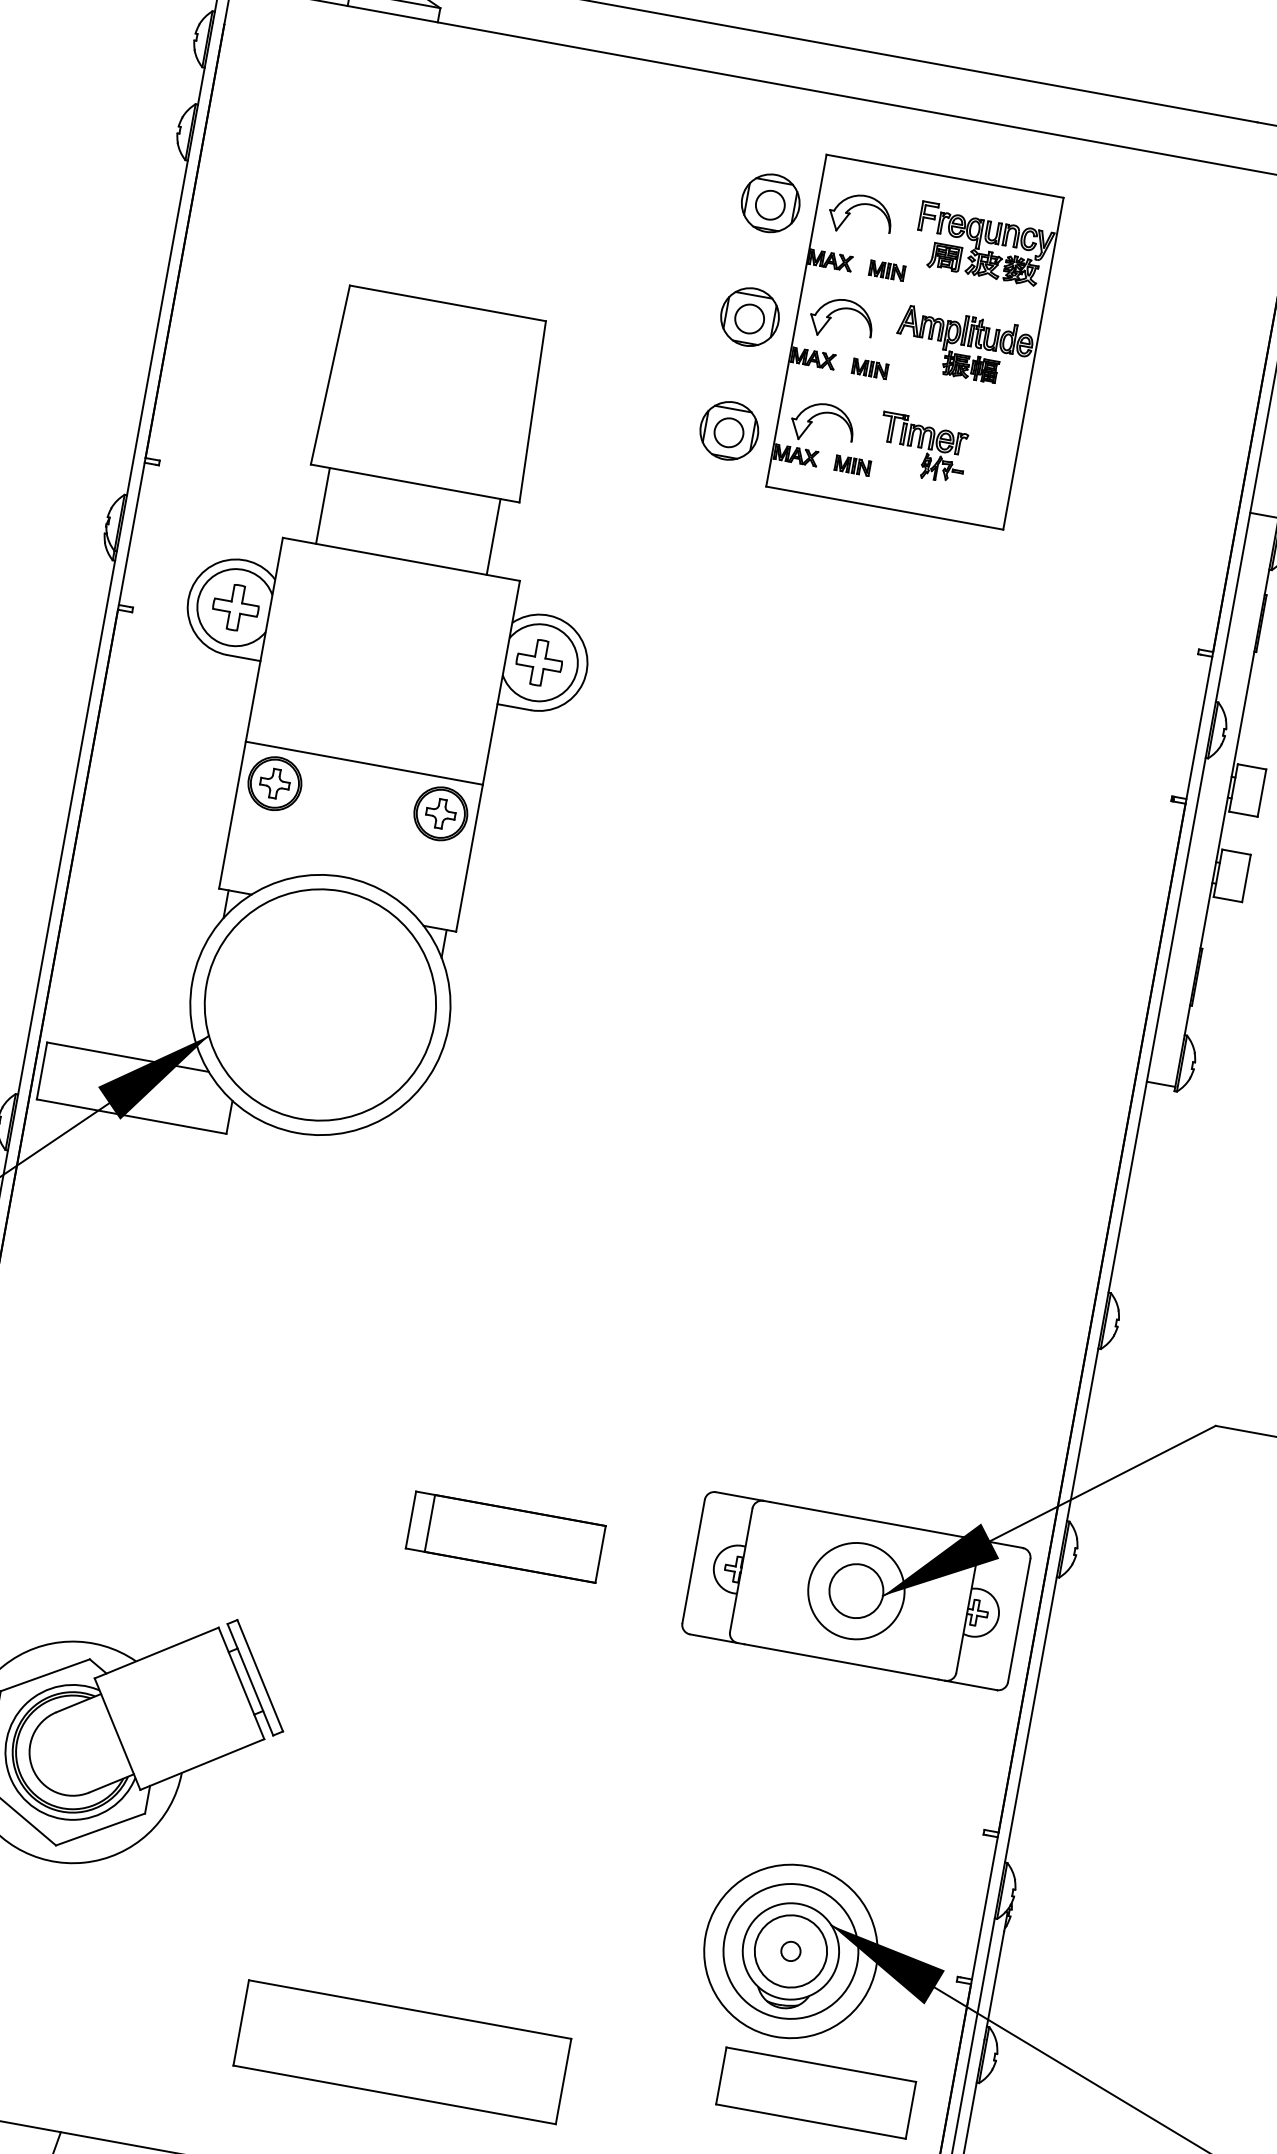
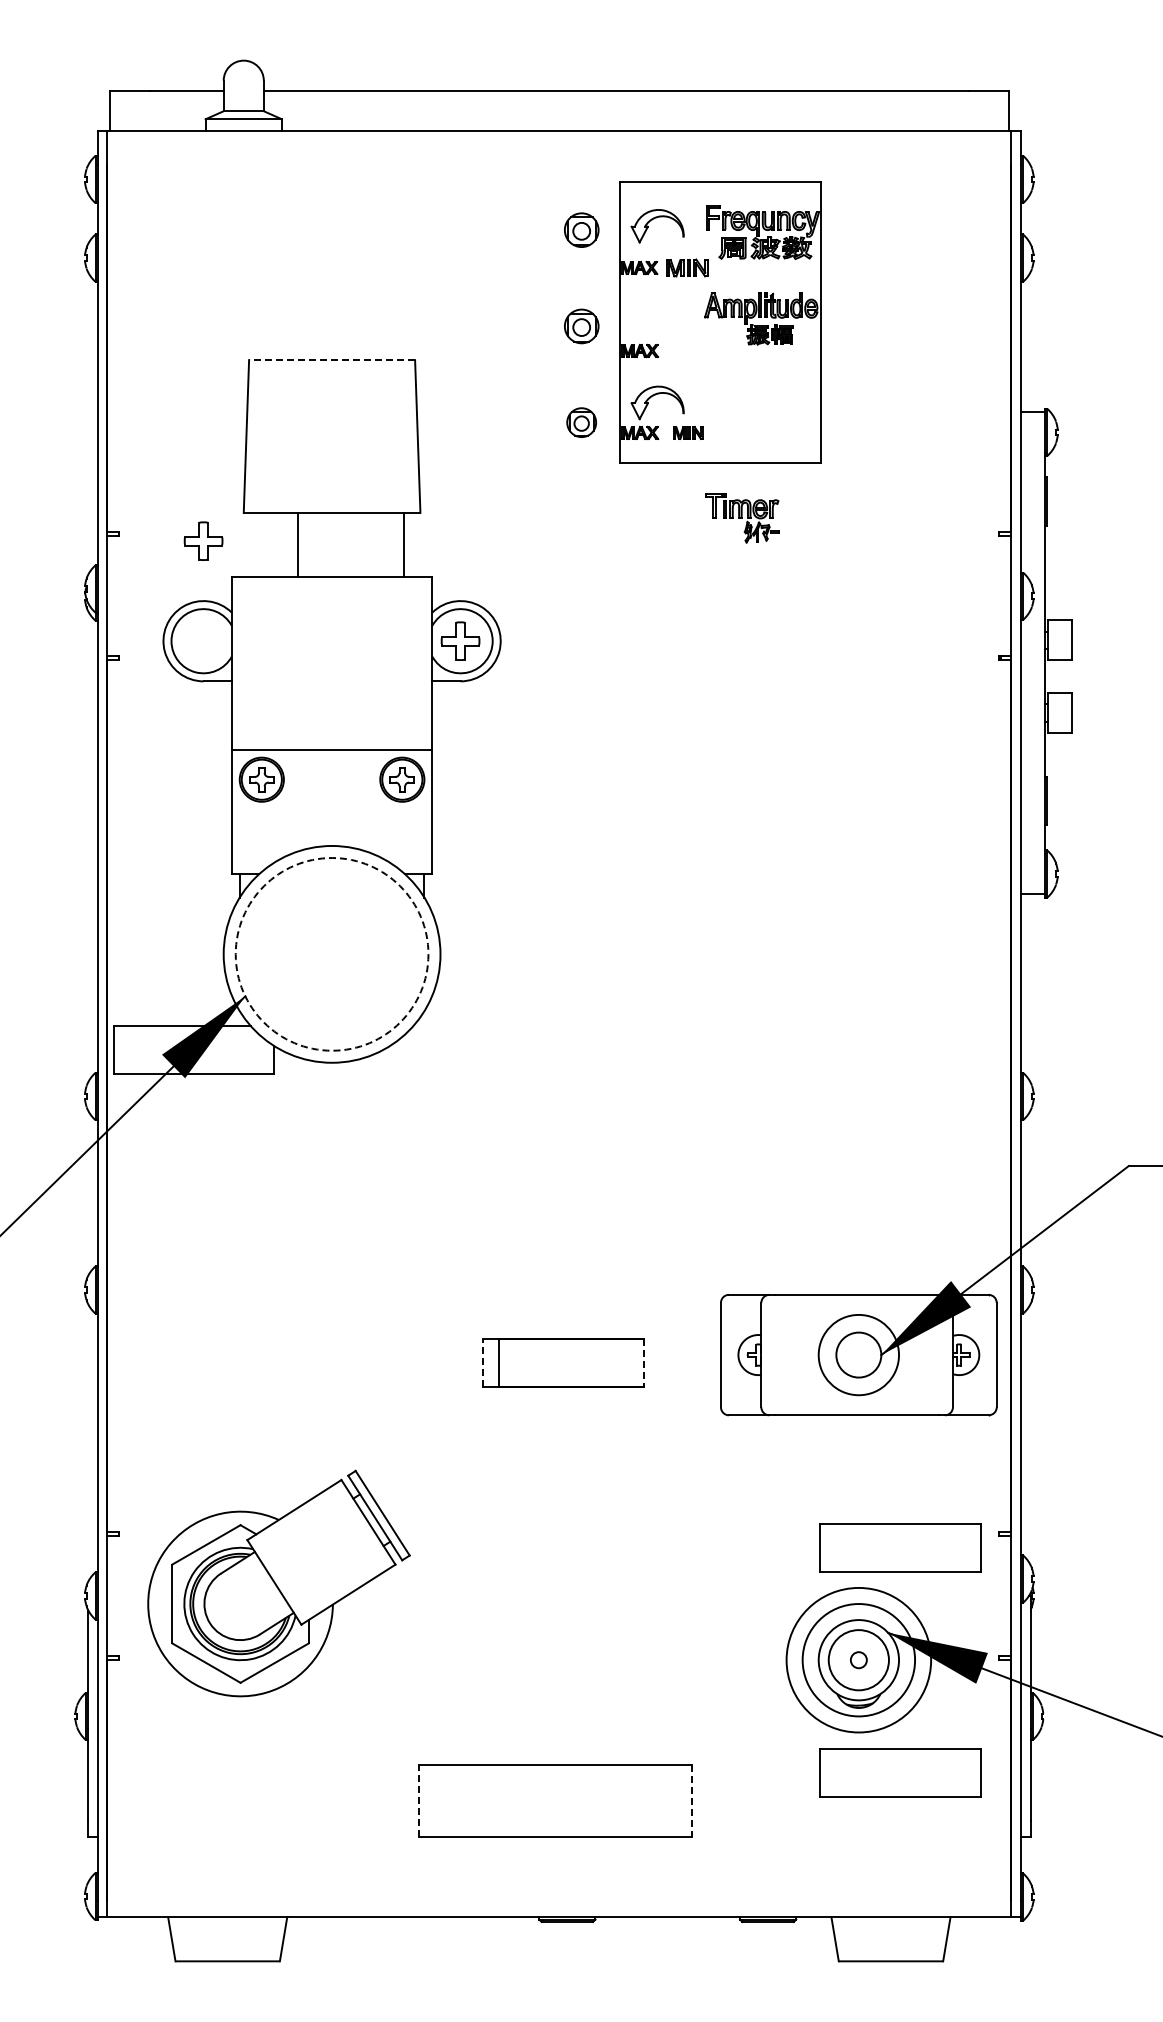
part: (770, 203) -> (581, 230), size x0.7
part: (887, 270) -> (687, 267), size x1.4
line: (447, 303) -> (331, 360), solid -> dashed
part: (839, 310) -> (654, 307), removed
part: (749, 317) -> (581, 326), size x0.7
part: (869, 368) -> (687, 350), removed
part: (729, 430) -> (581, 422), size x0.6
part: (922, 448) -> (742, 518), moved
line: (322, 505) -> (297, 544), moved
part: (235, 606) -> (203, 540), moved
circle: (319, 1005) -> (331, 954), solid -> dashed
line: (411, 1519) -> (483, 1362), solid -> dashed
line: (600, 1554) -> (643, 1363), solid -> dashed
part: (864, 1827) -> (900, 1547), added
line: (240, 2022) -> (418, 1800), solid -> dashed
line: (563, 2082) -> (691, 1801), solid -> dashed

